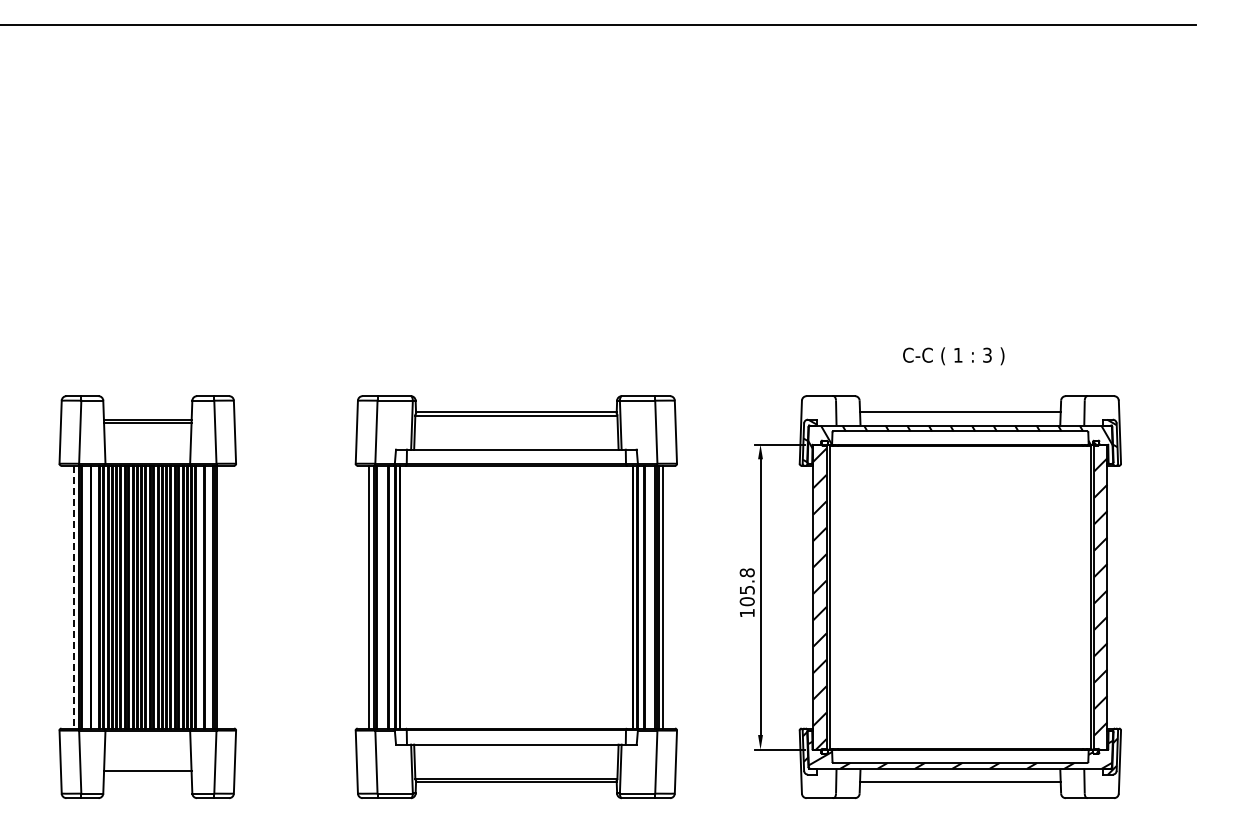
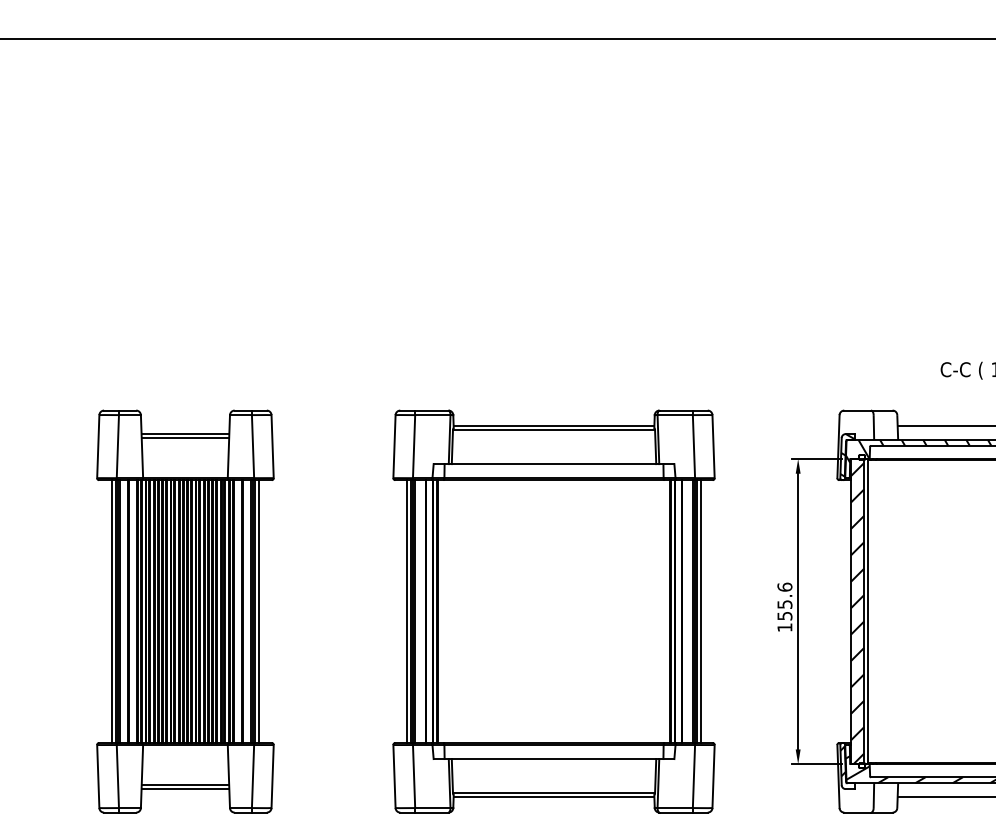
text: (746, 587) -> (784, 601), 105.8 -> 155.6
line: (221, 596) -> (259, 610), added
line: (74, 597) -> (112, 611), dashed -> solid
line: (147, 774) -> (185, 788), added

